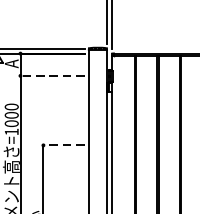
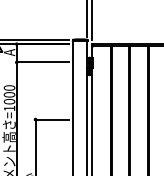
line: (51, 75) -> (42, 62), dashed -> solid
line: (62, 145) -> (51, 119), dashed -> solid

